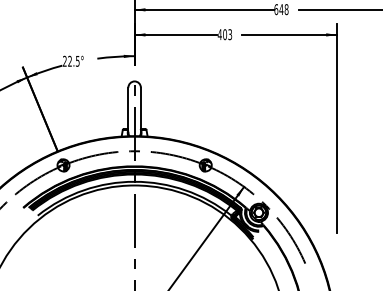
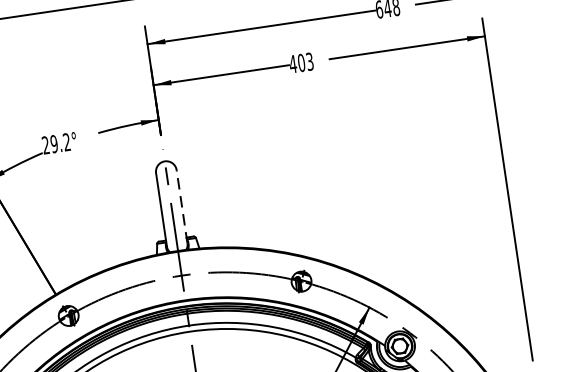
text: (73, 60) -> (59, 141), 22.5° -> 29.2°
line: (140, 109) -> (181, 205), solid -> dashed

